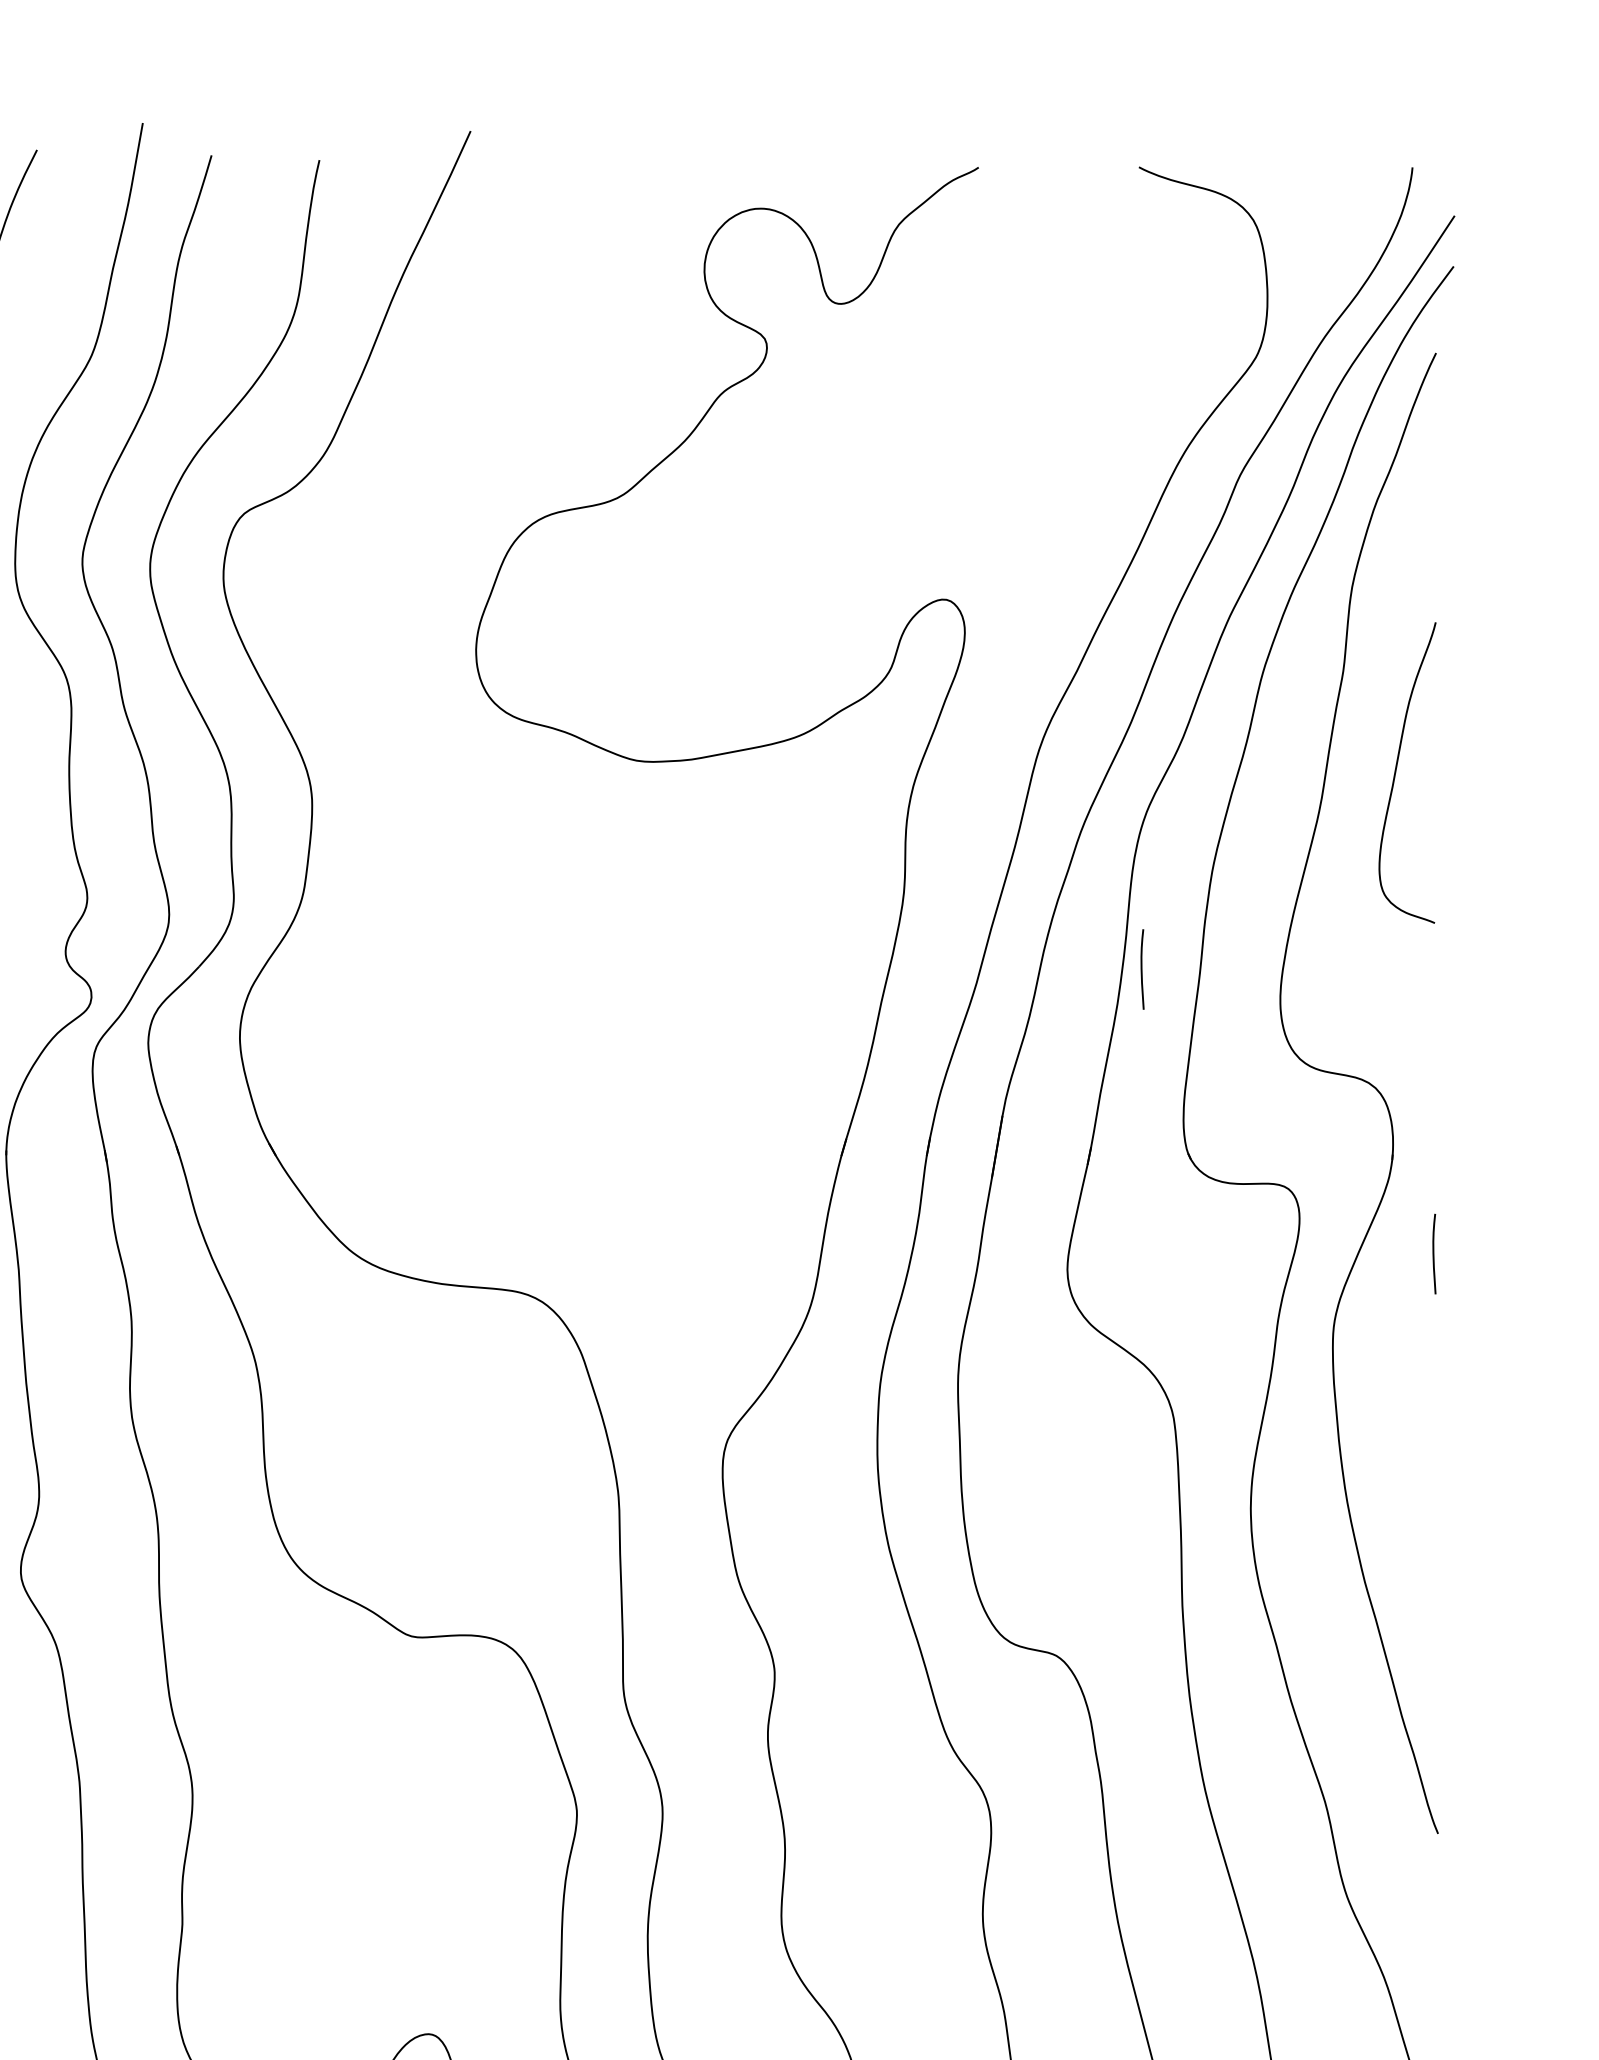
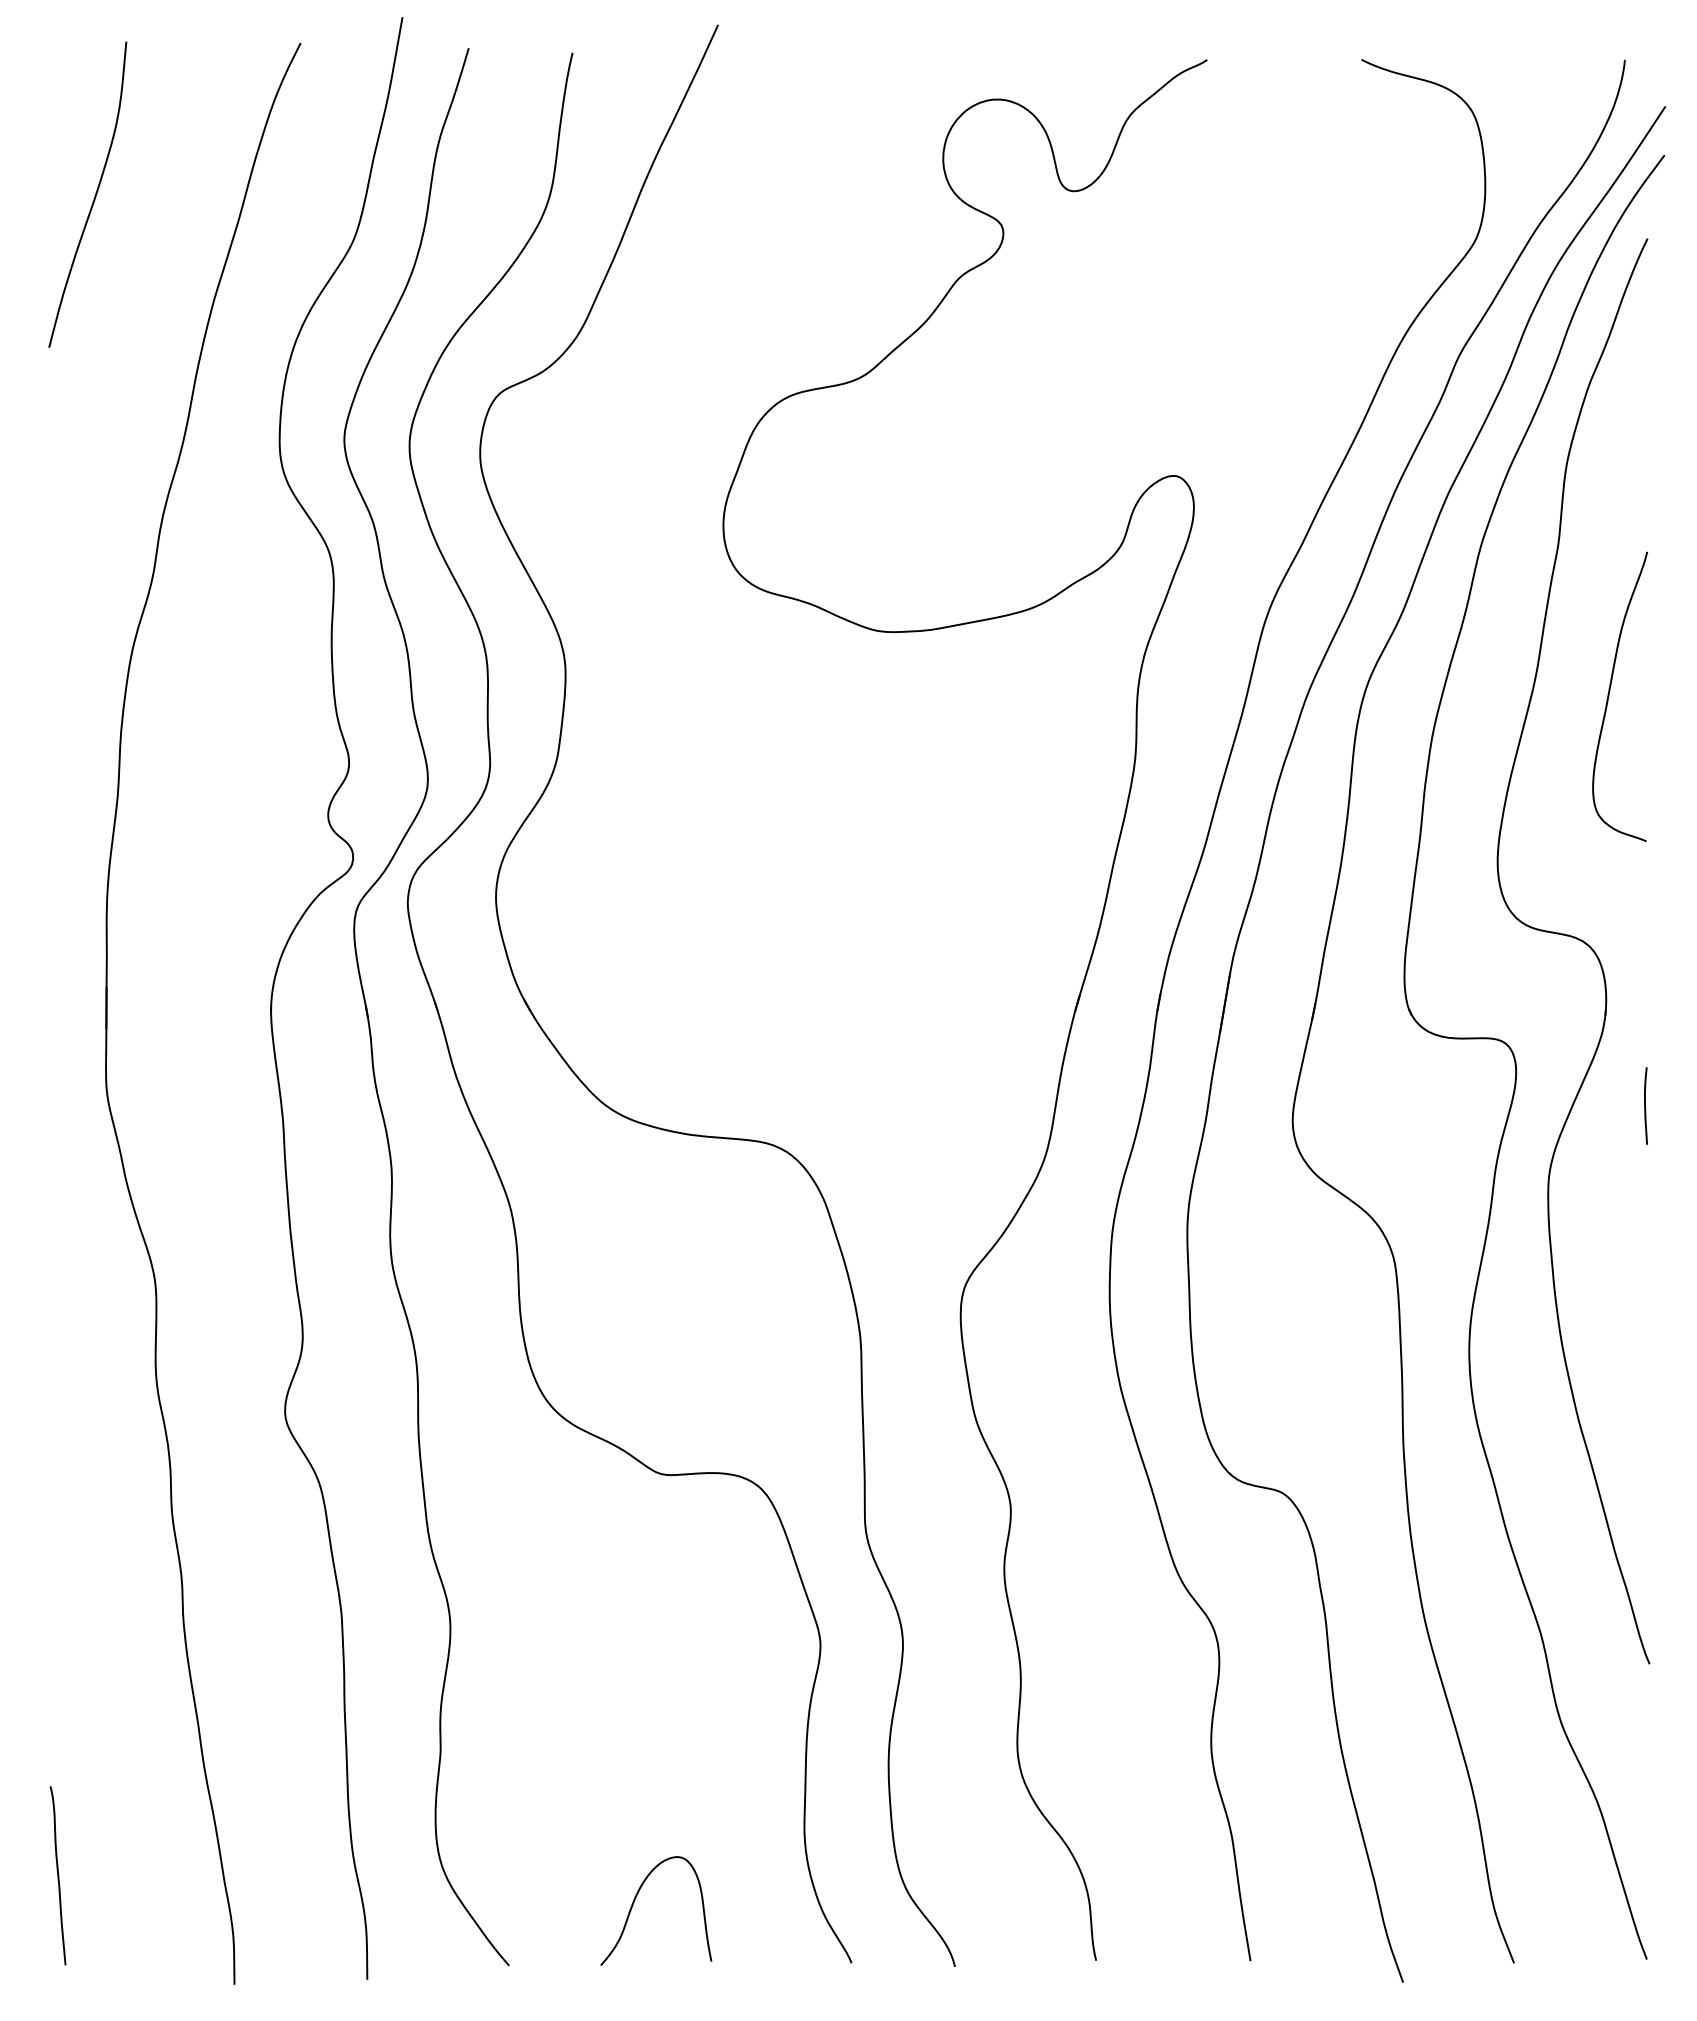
curve: (1396, 772) -> (1609, 696), moved
curve: (1142, 968) -> (1364, 831), removed

